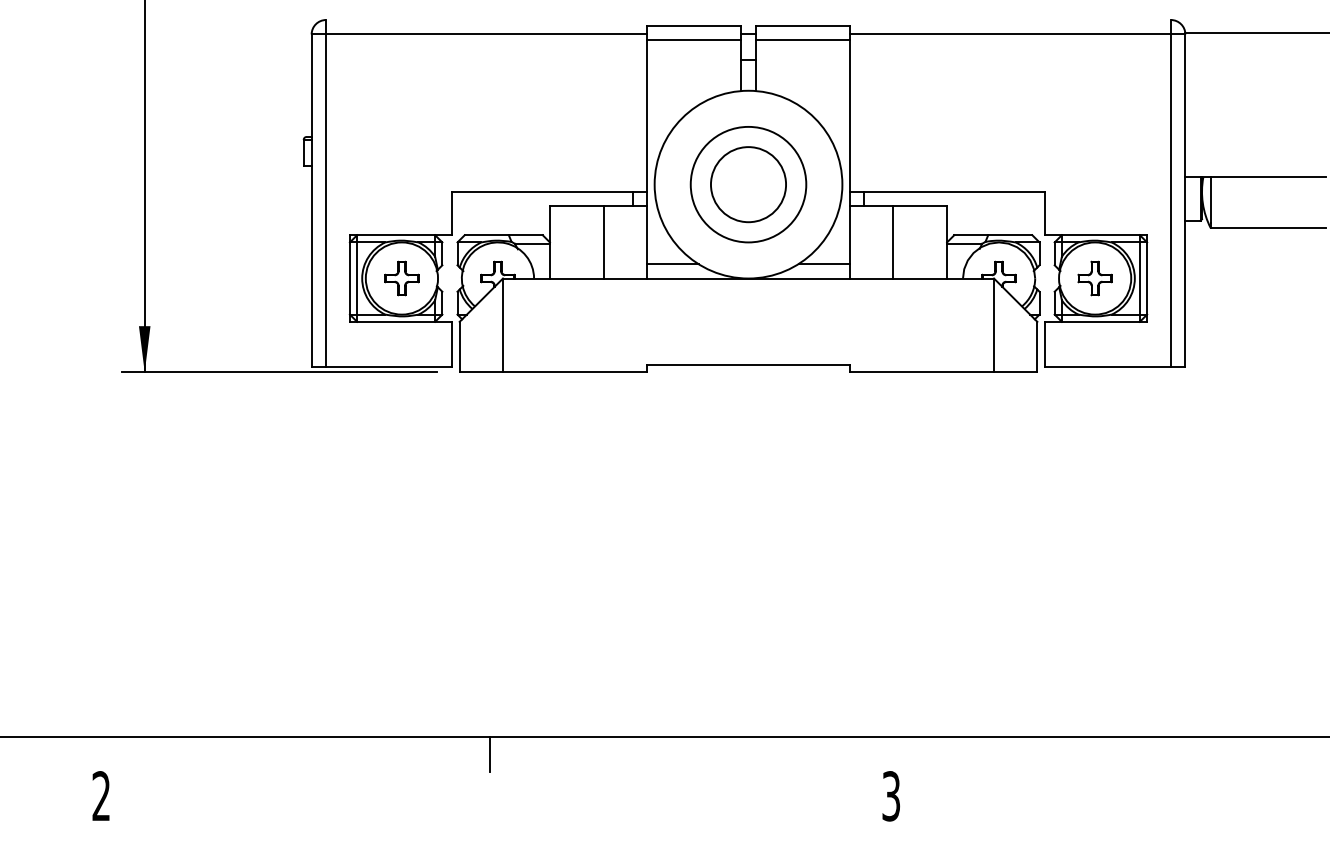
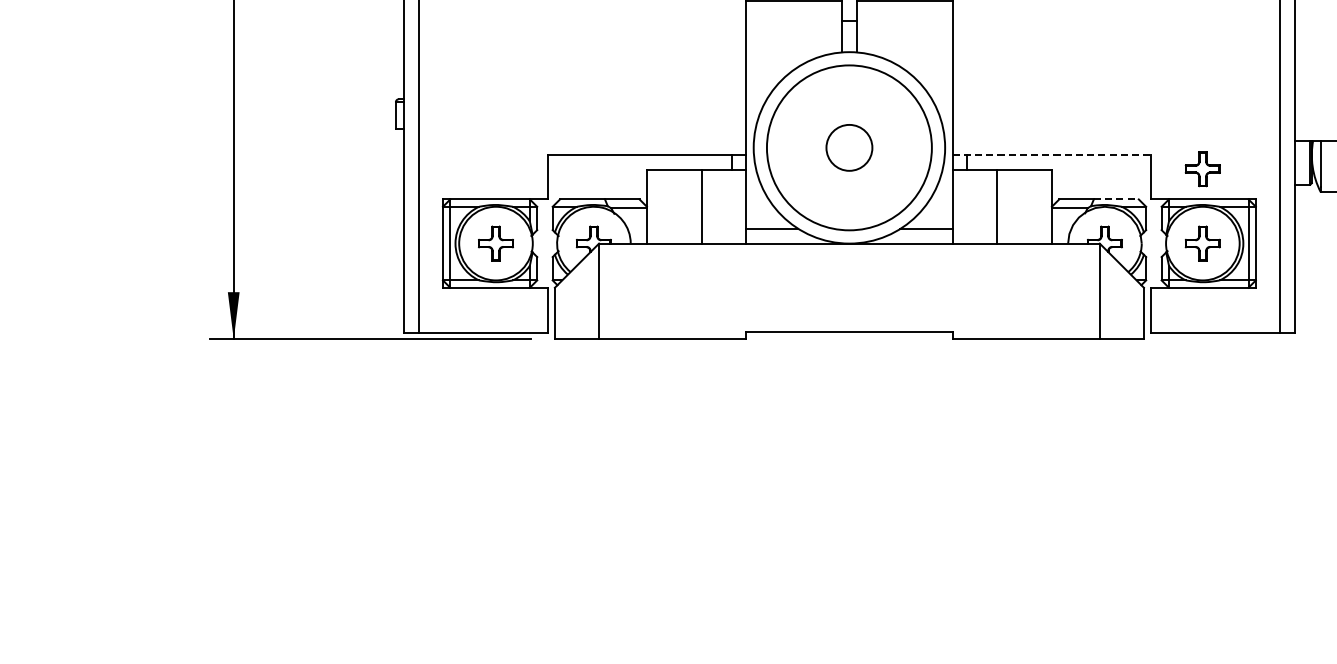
circle: (748, 184) -> (849, 147), size x0.6
circle: (748, 184) -> (849, 147), size x1.4
line: (947, 191) -> (1052, 154), solid -> dashed
part: (1094, 205) -> (1202, 169), added
line: (1010, 235) -> (1116, 199), solid -> dashed

